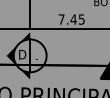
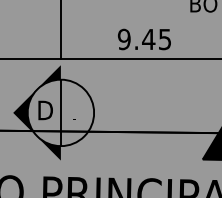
text: (61, 19) -> (124, 39), 7.45 -> 9.45

